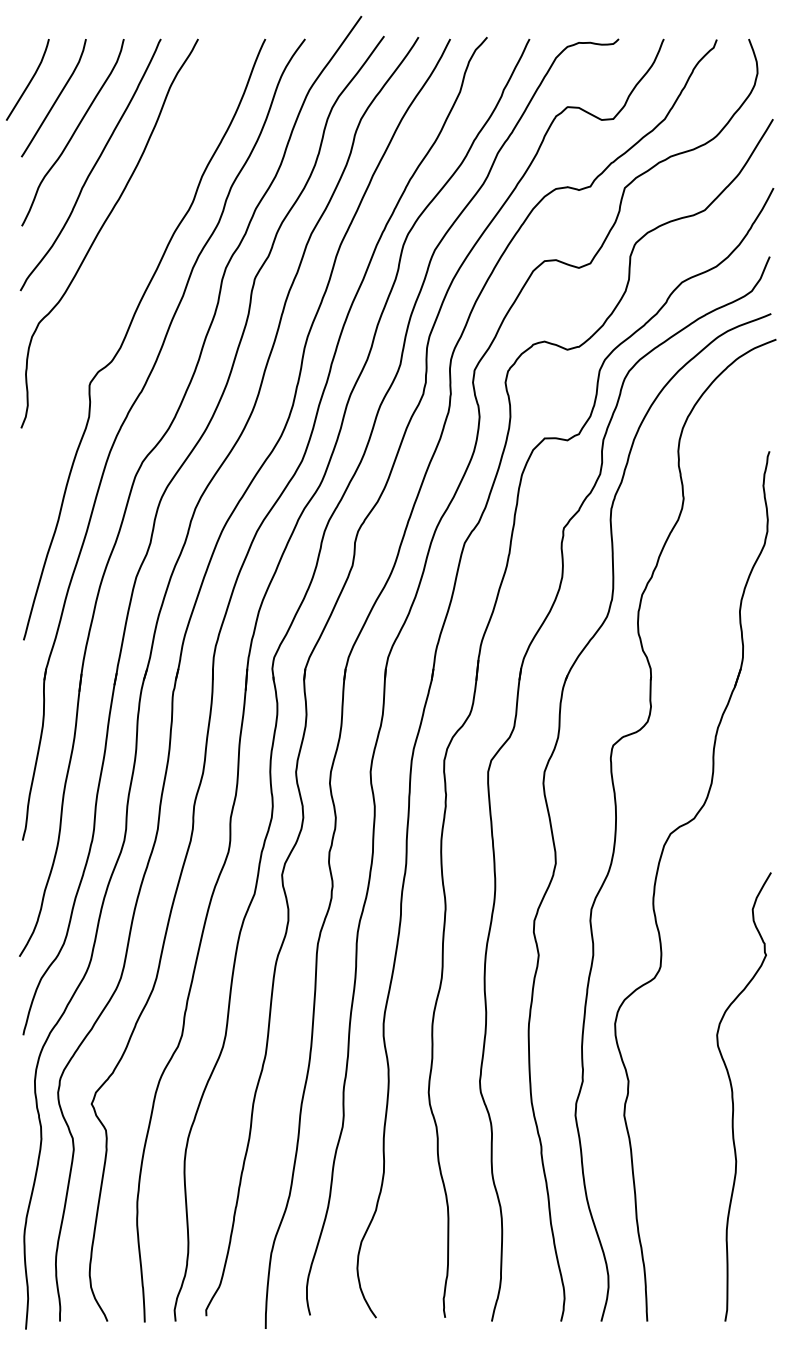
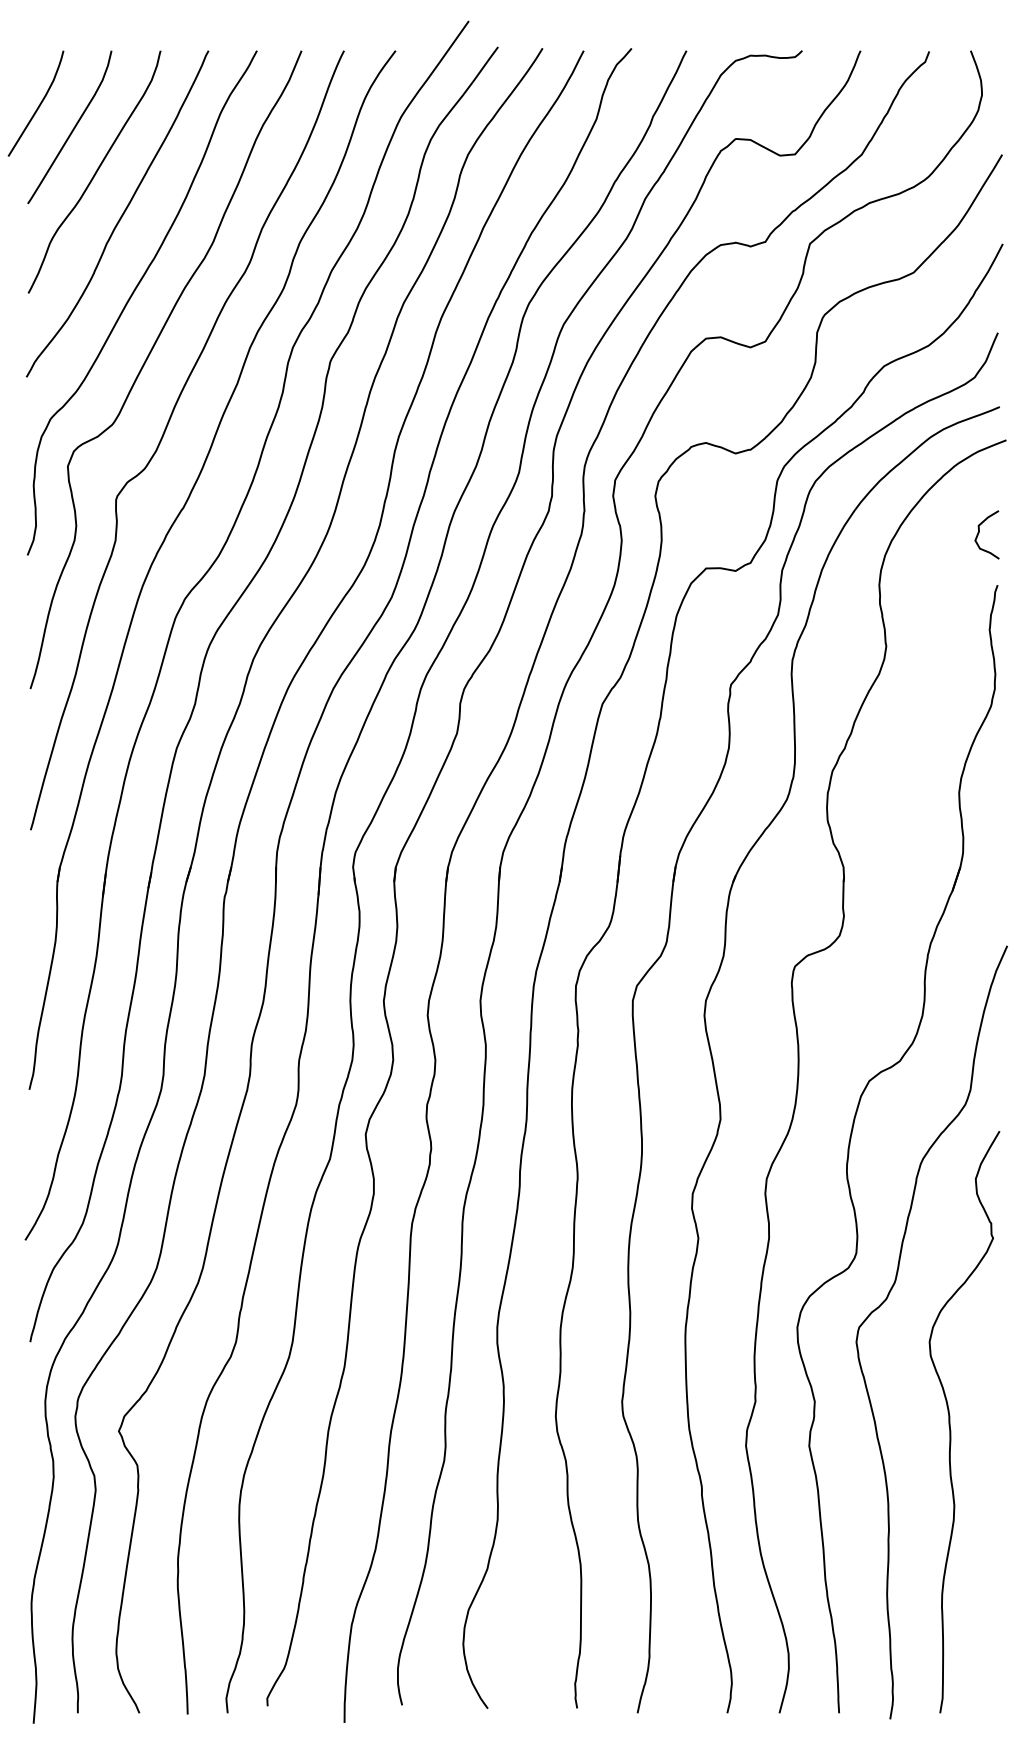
curve: (113, 278) -> (147, 361), added
curve: (756, 409) -> (980, 530), added
curve: (685, 1001) -> (888, 1298), added

